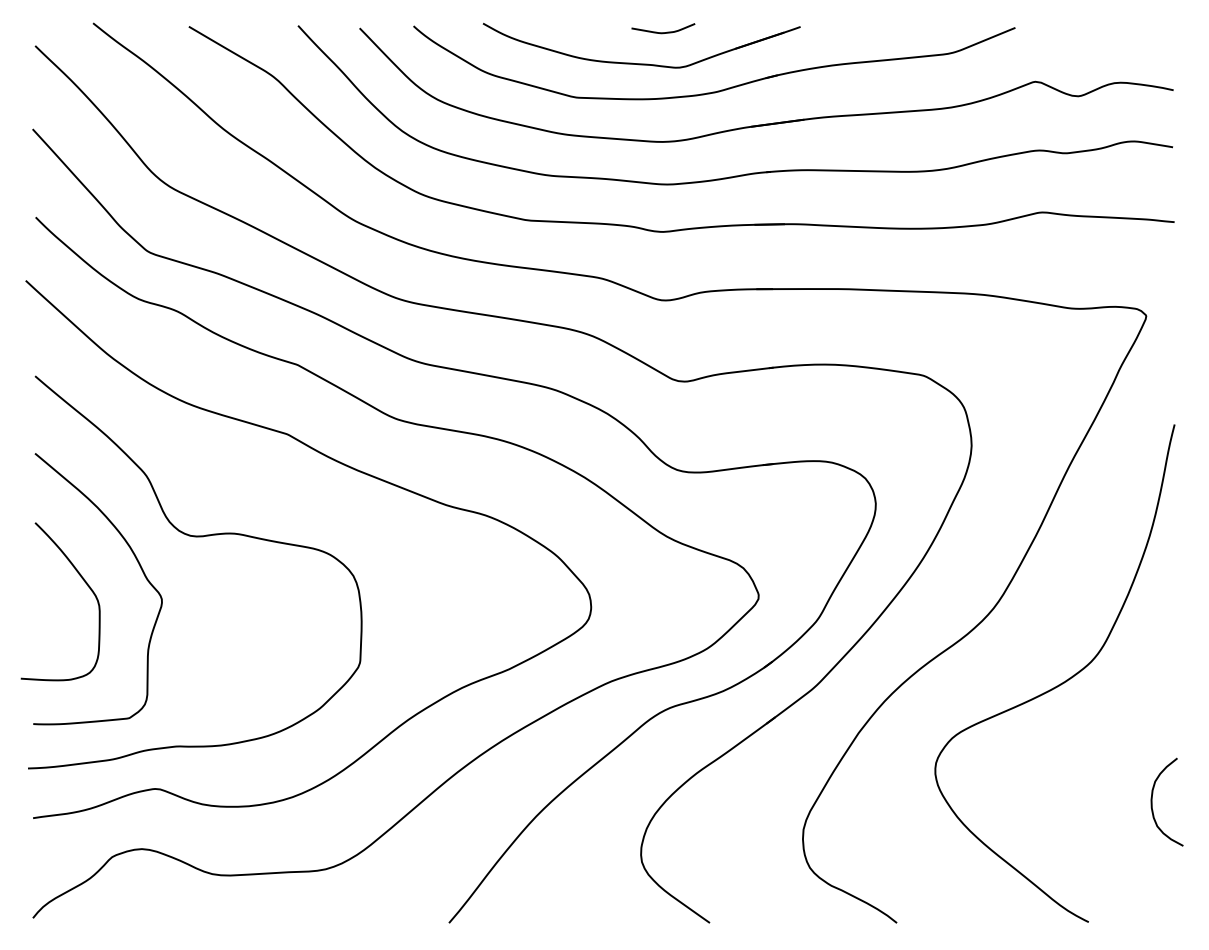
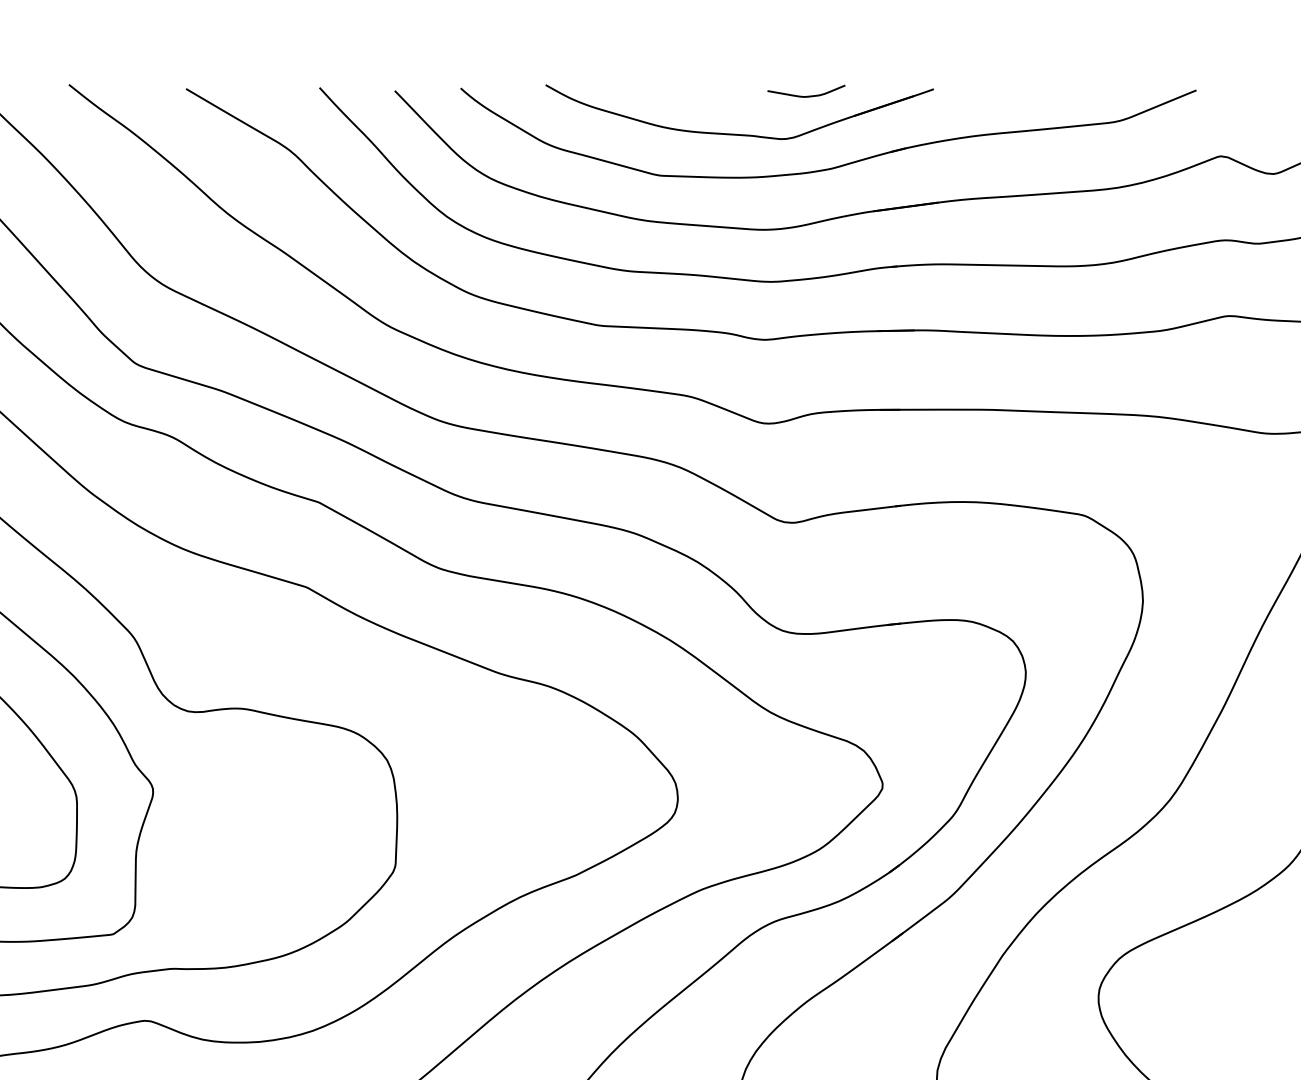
curve: (663, 32) -> (806, 96), moved

